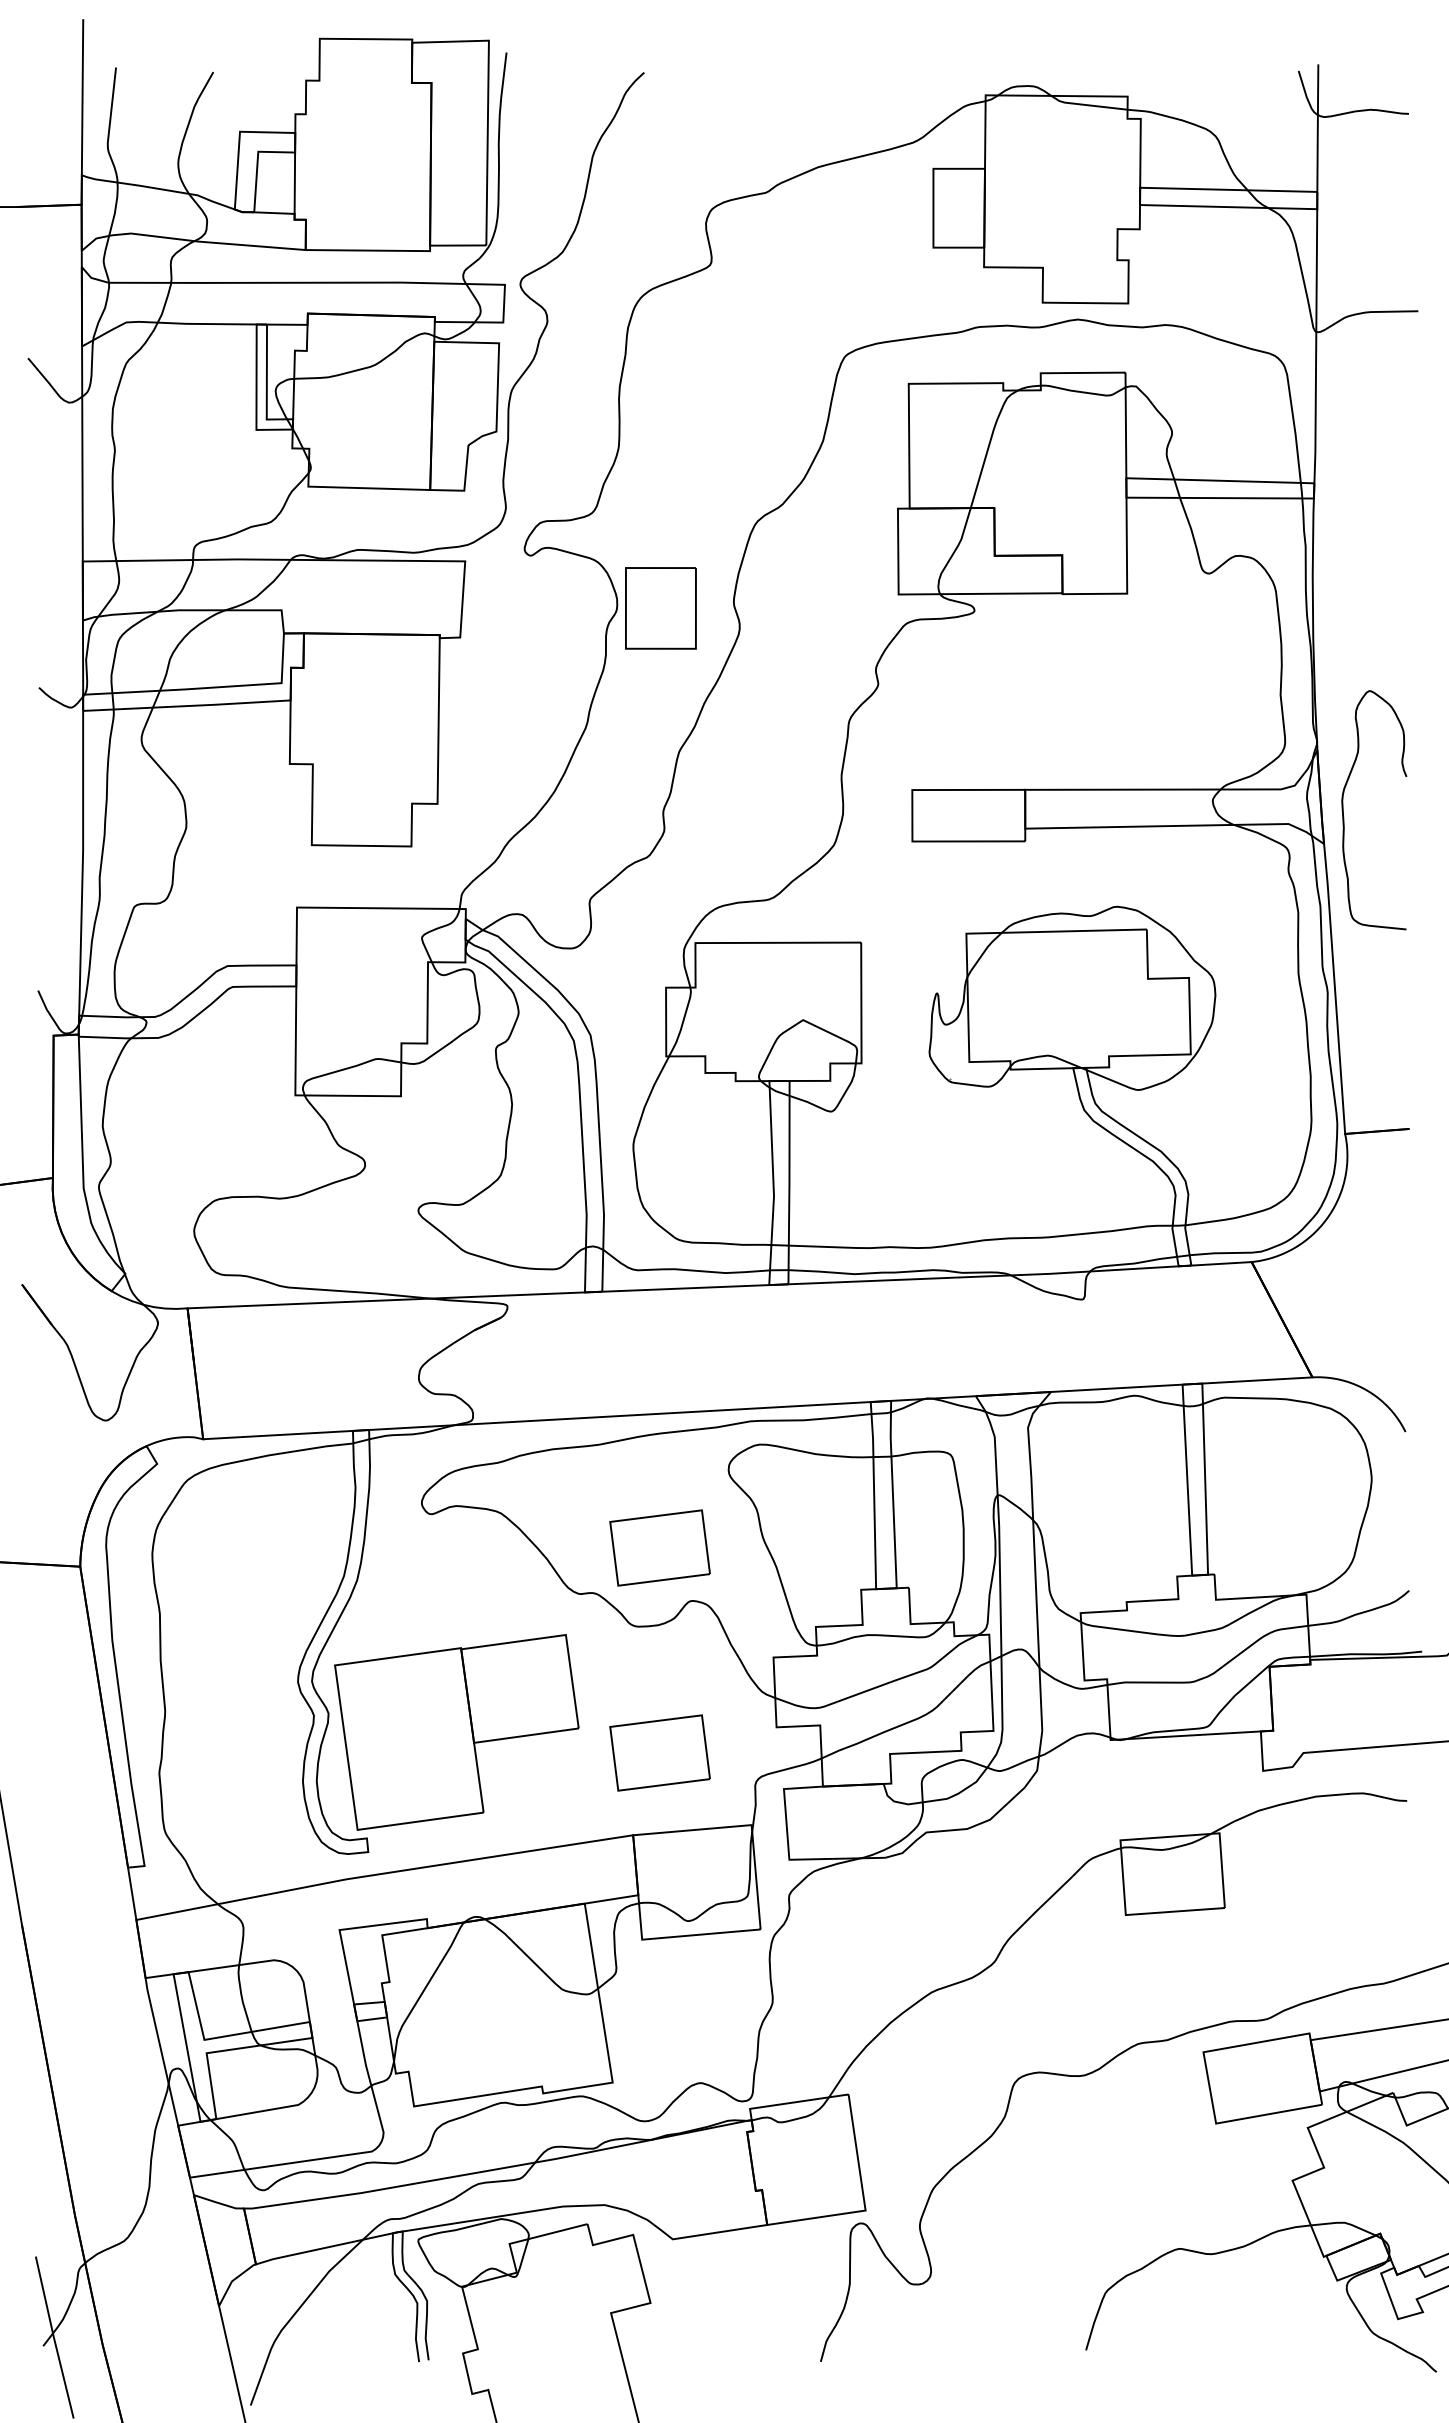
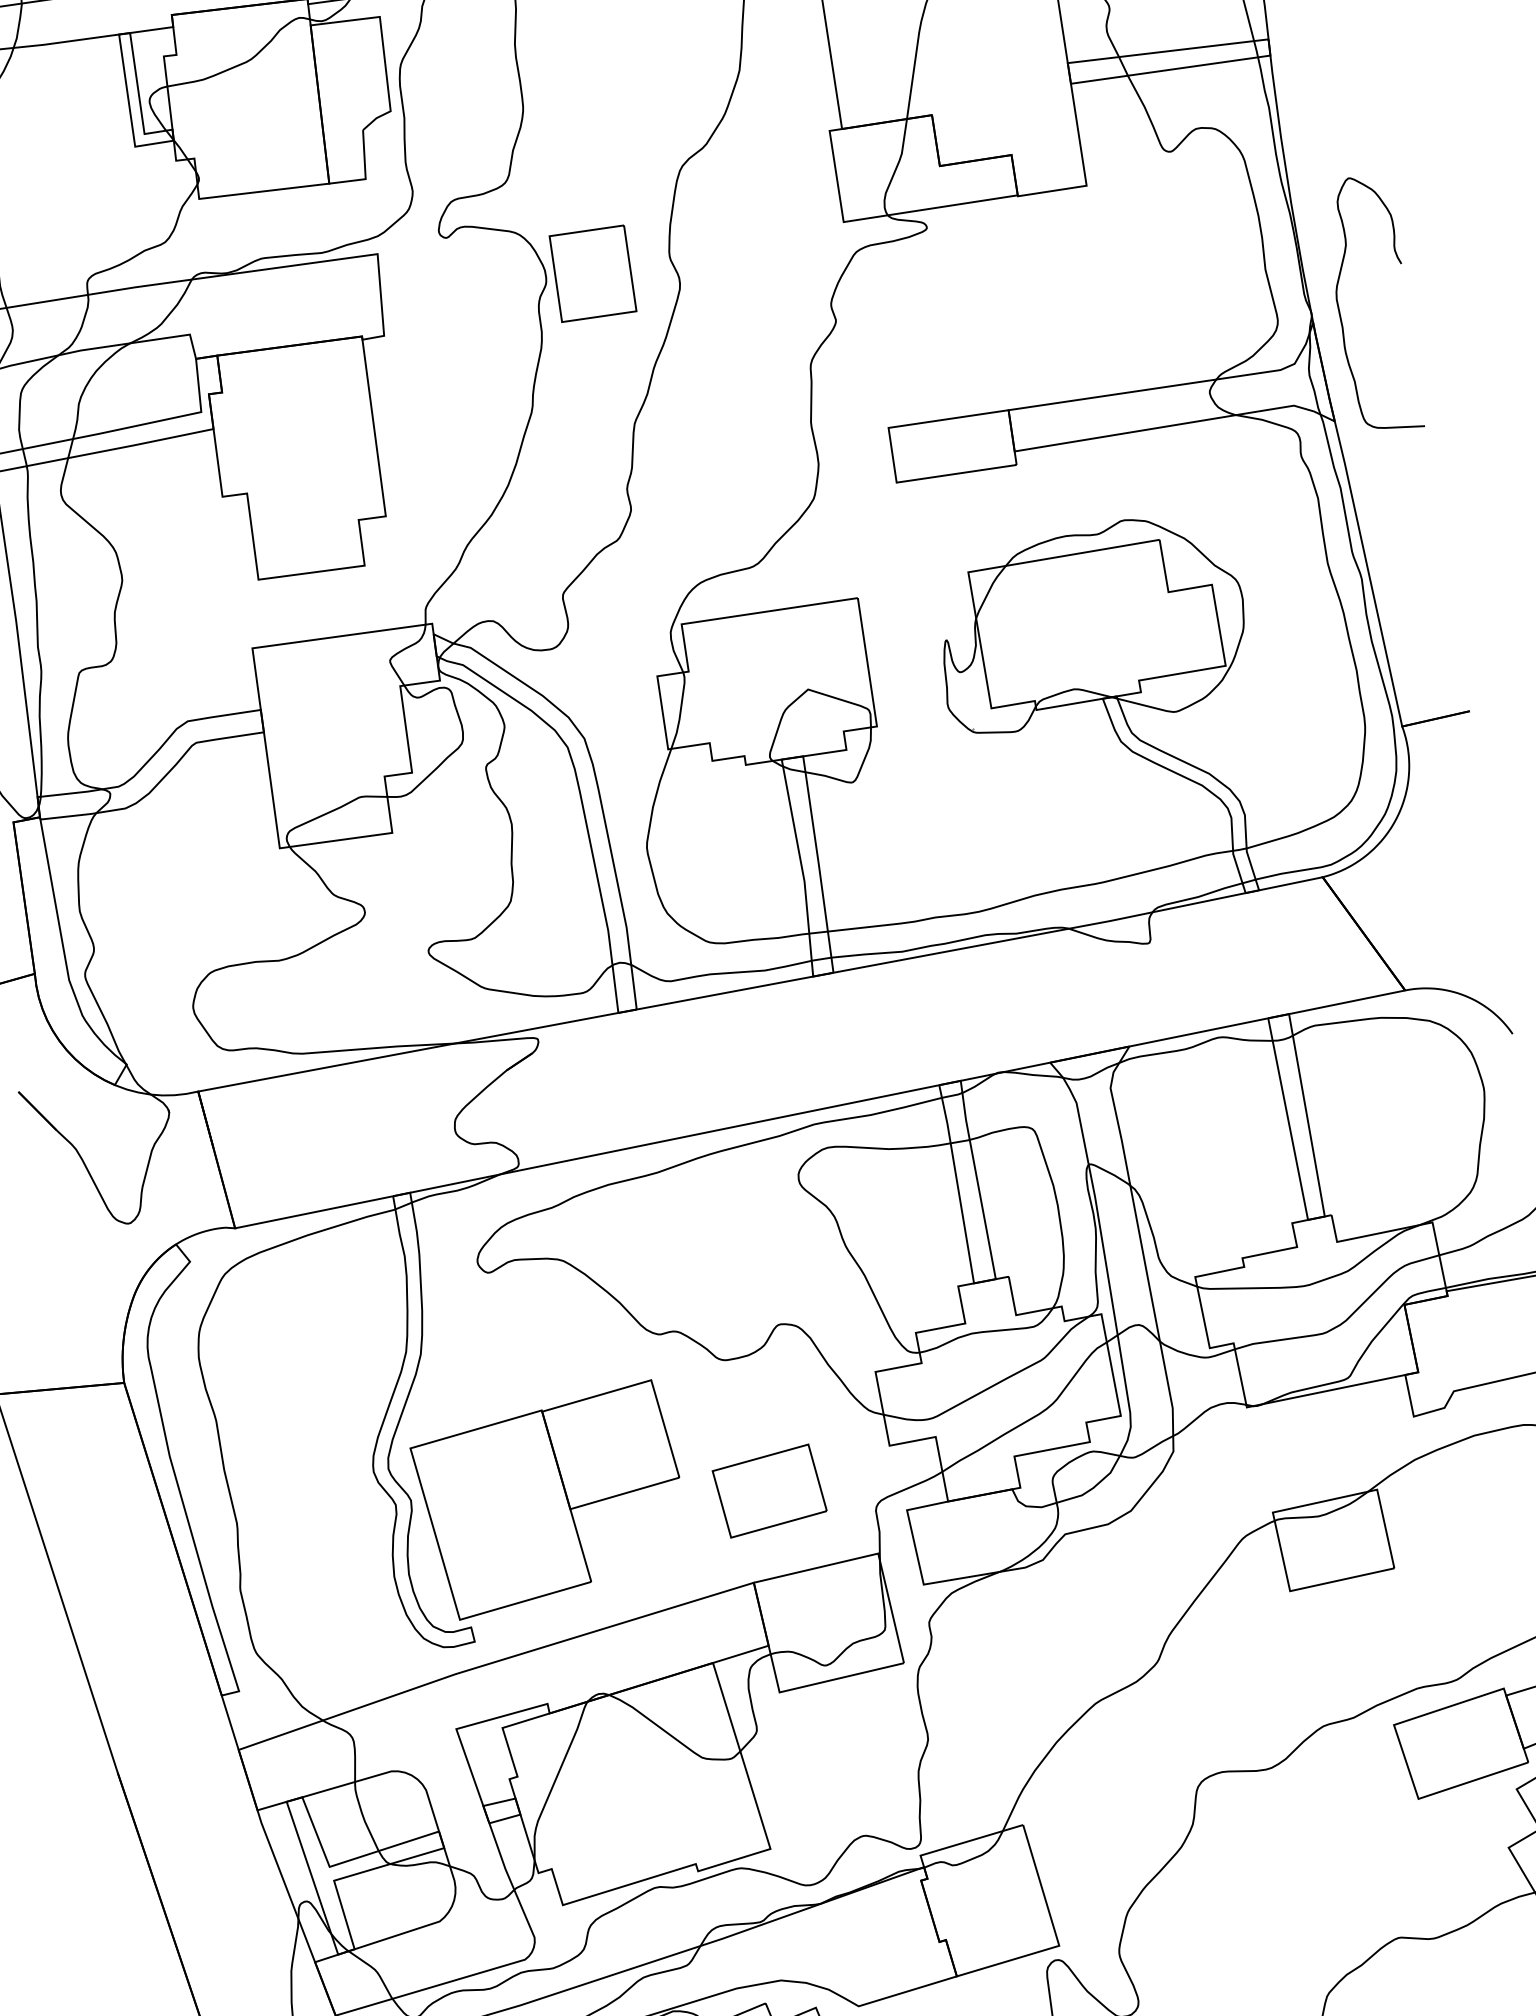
curve: (1344, 816) -> (1341, 315), moved
part: (659, 1547) -> (737, 1272), removed

